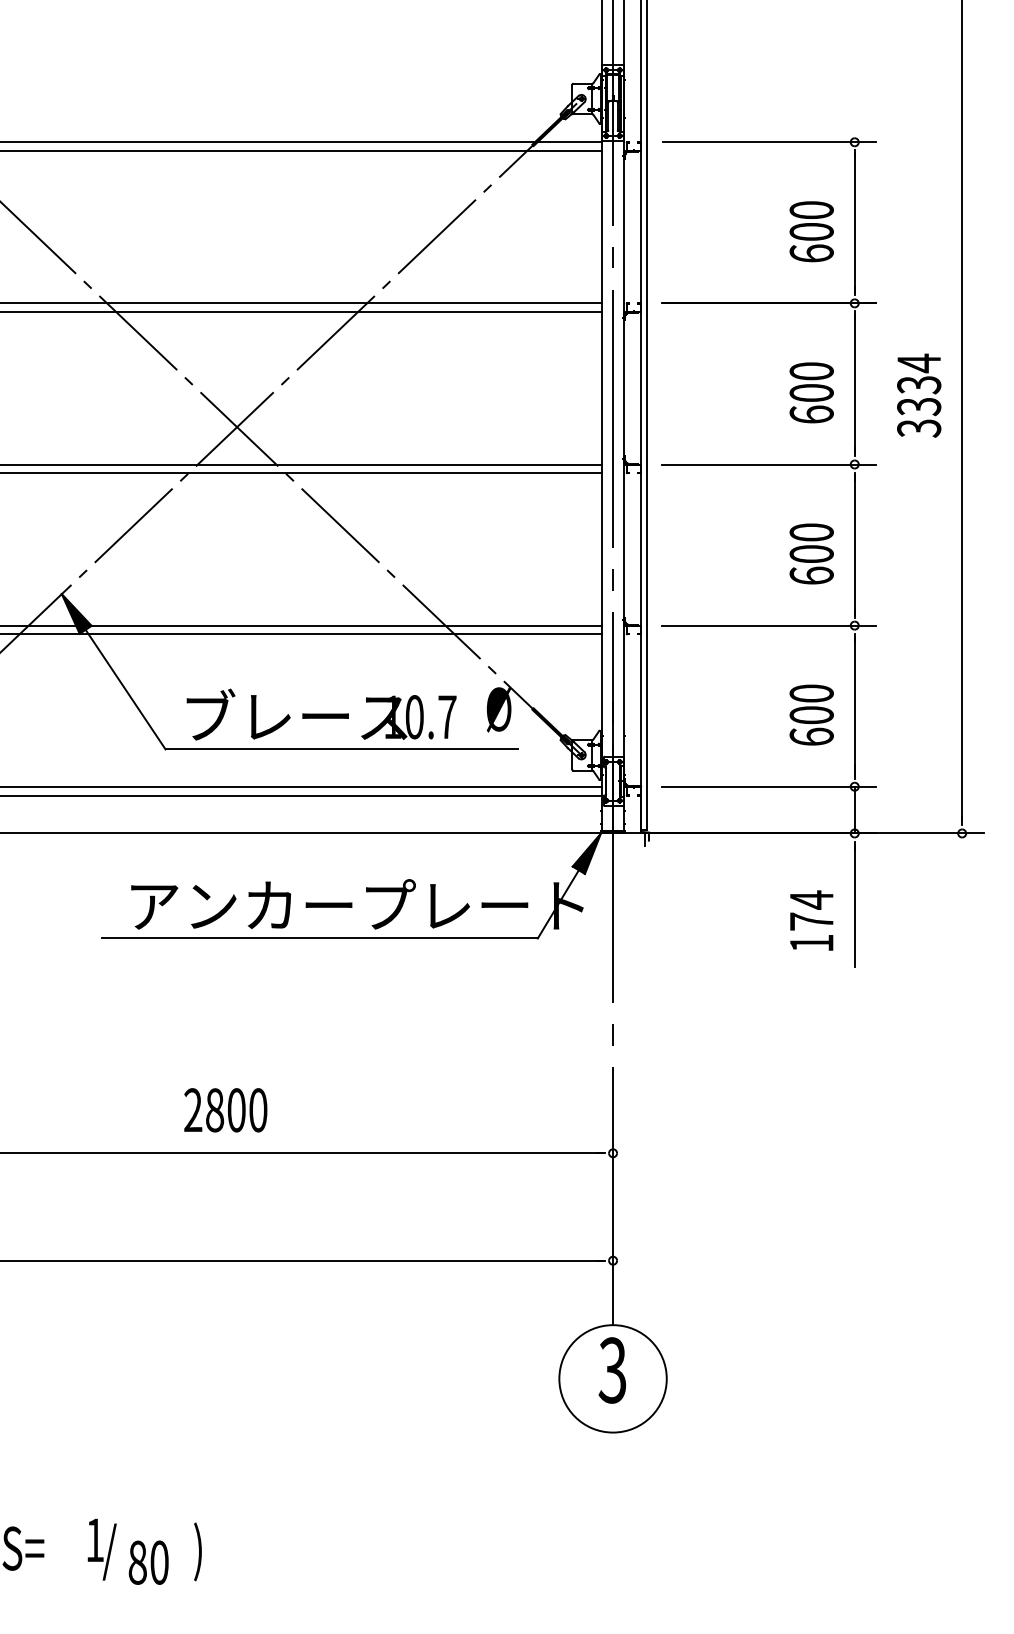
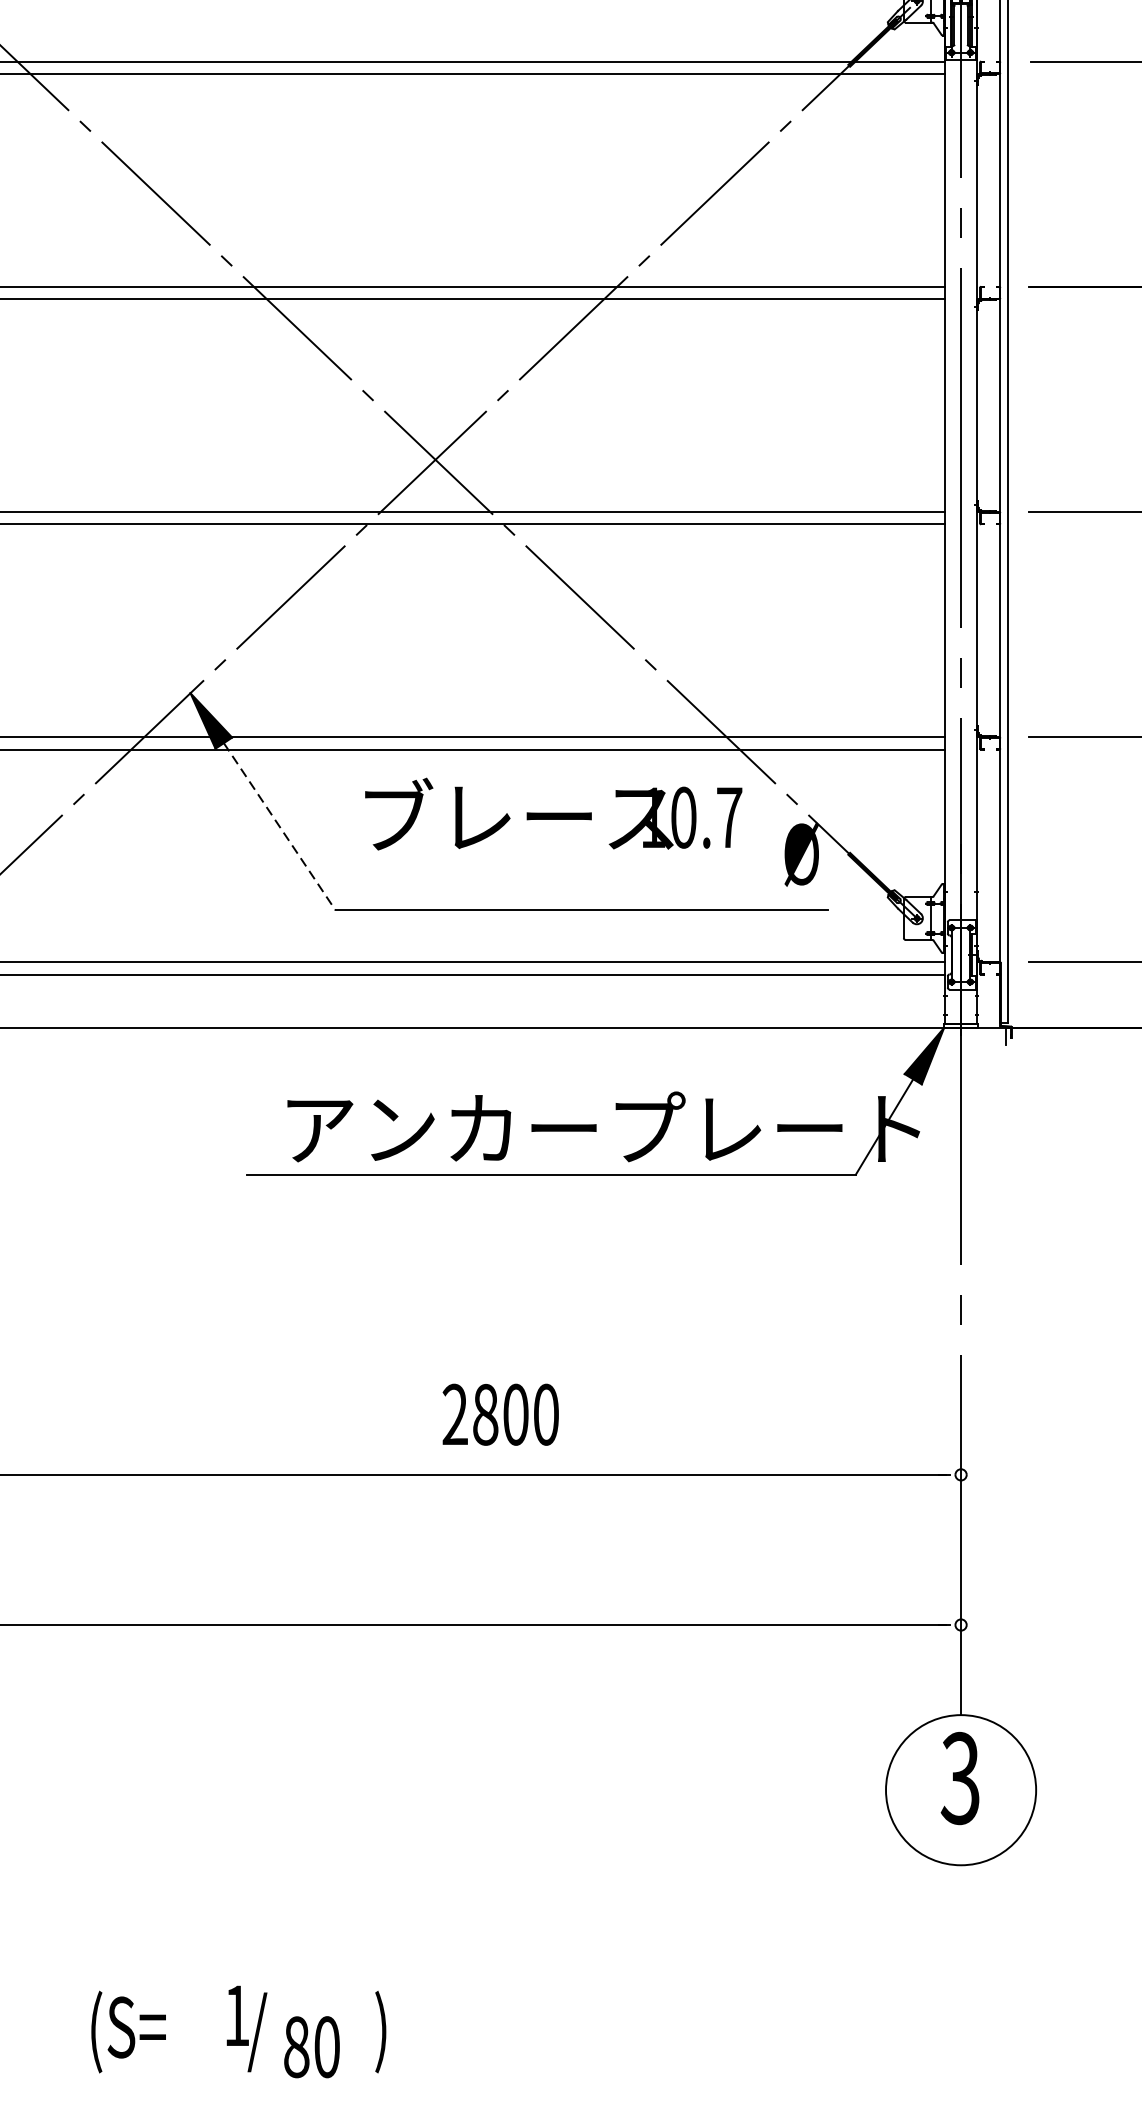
line: (125, 689) -> (279, 826), solid -> dashed
text: (321, 714) -> (553, 813), moved
text: (225, 1110) -> (500, 1415), moved

